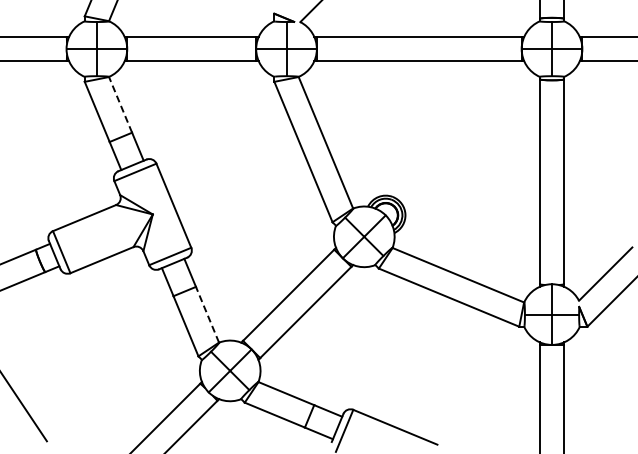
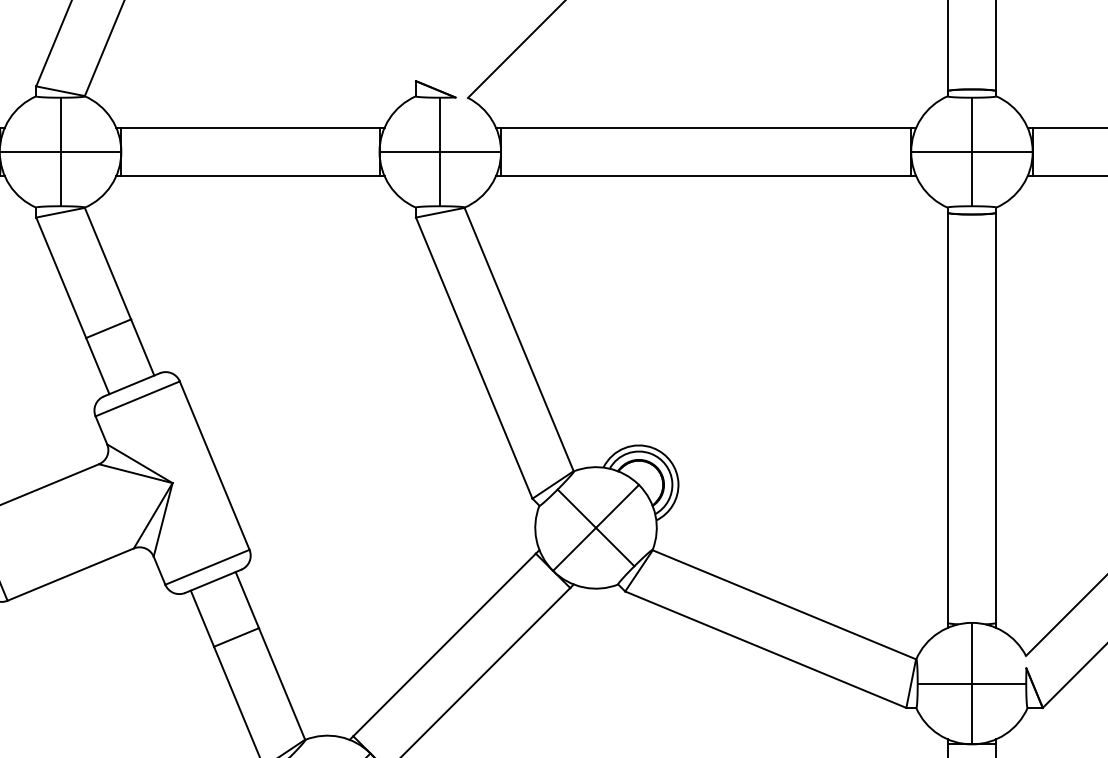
line: (120, 104) -> (107, 262), dashed -> solid
line: (207, 314) -> (282, 683), dashed -> solid

